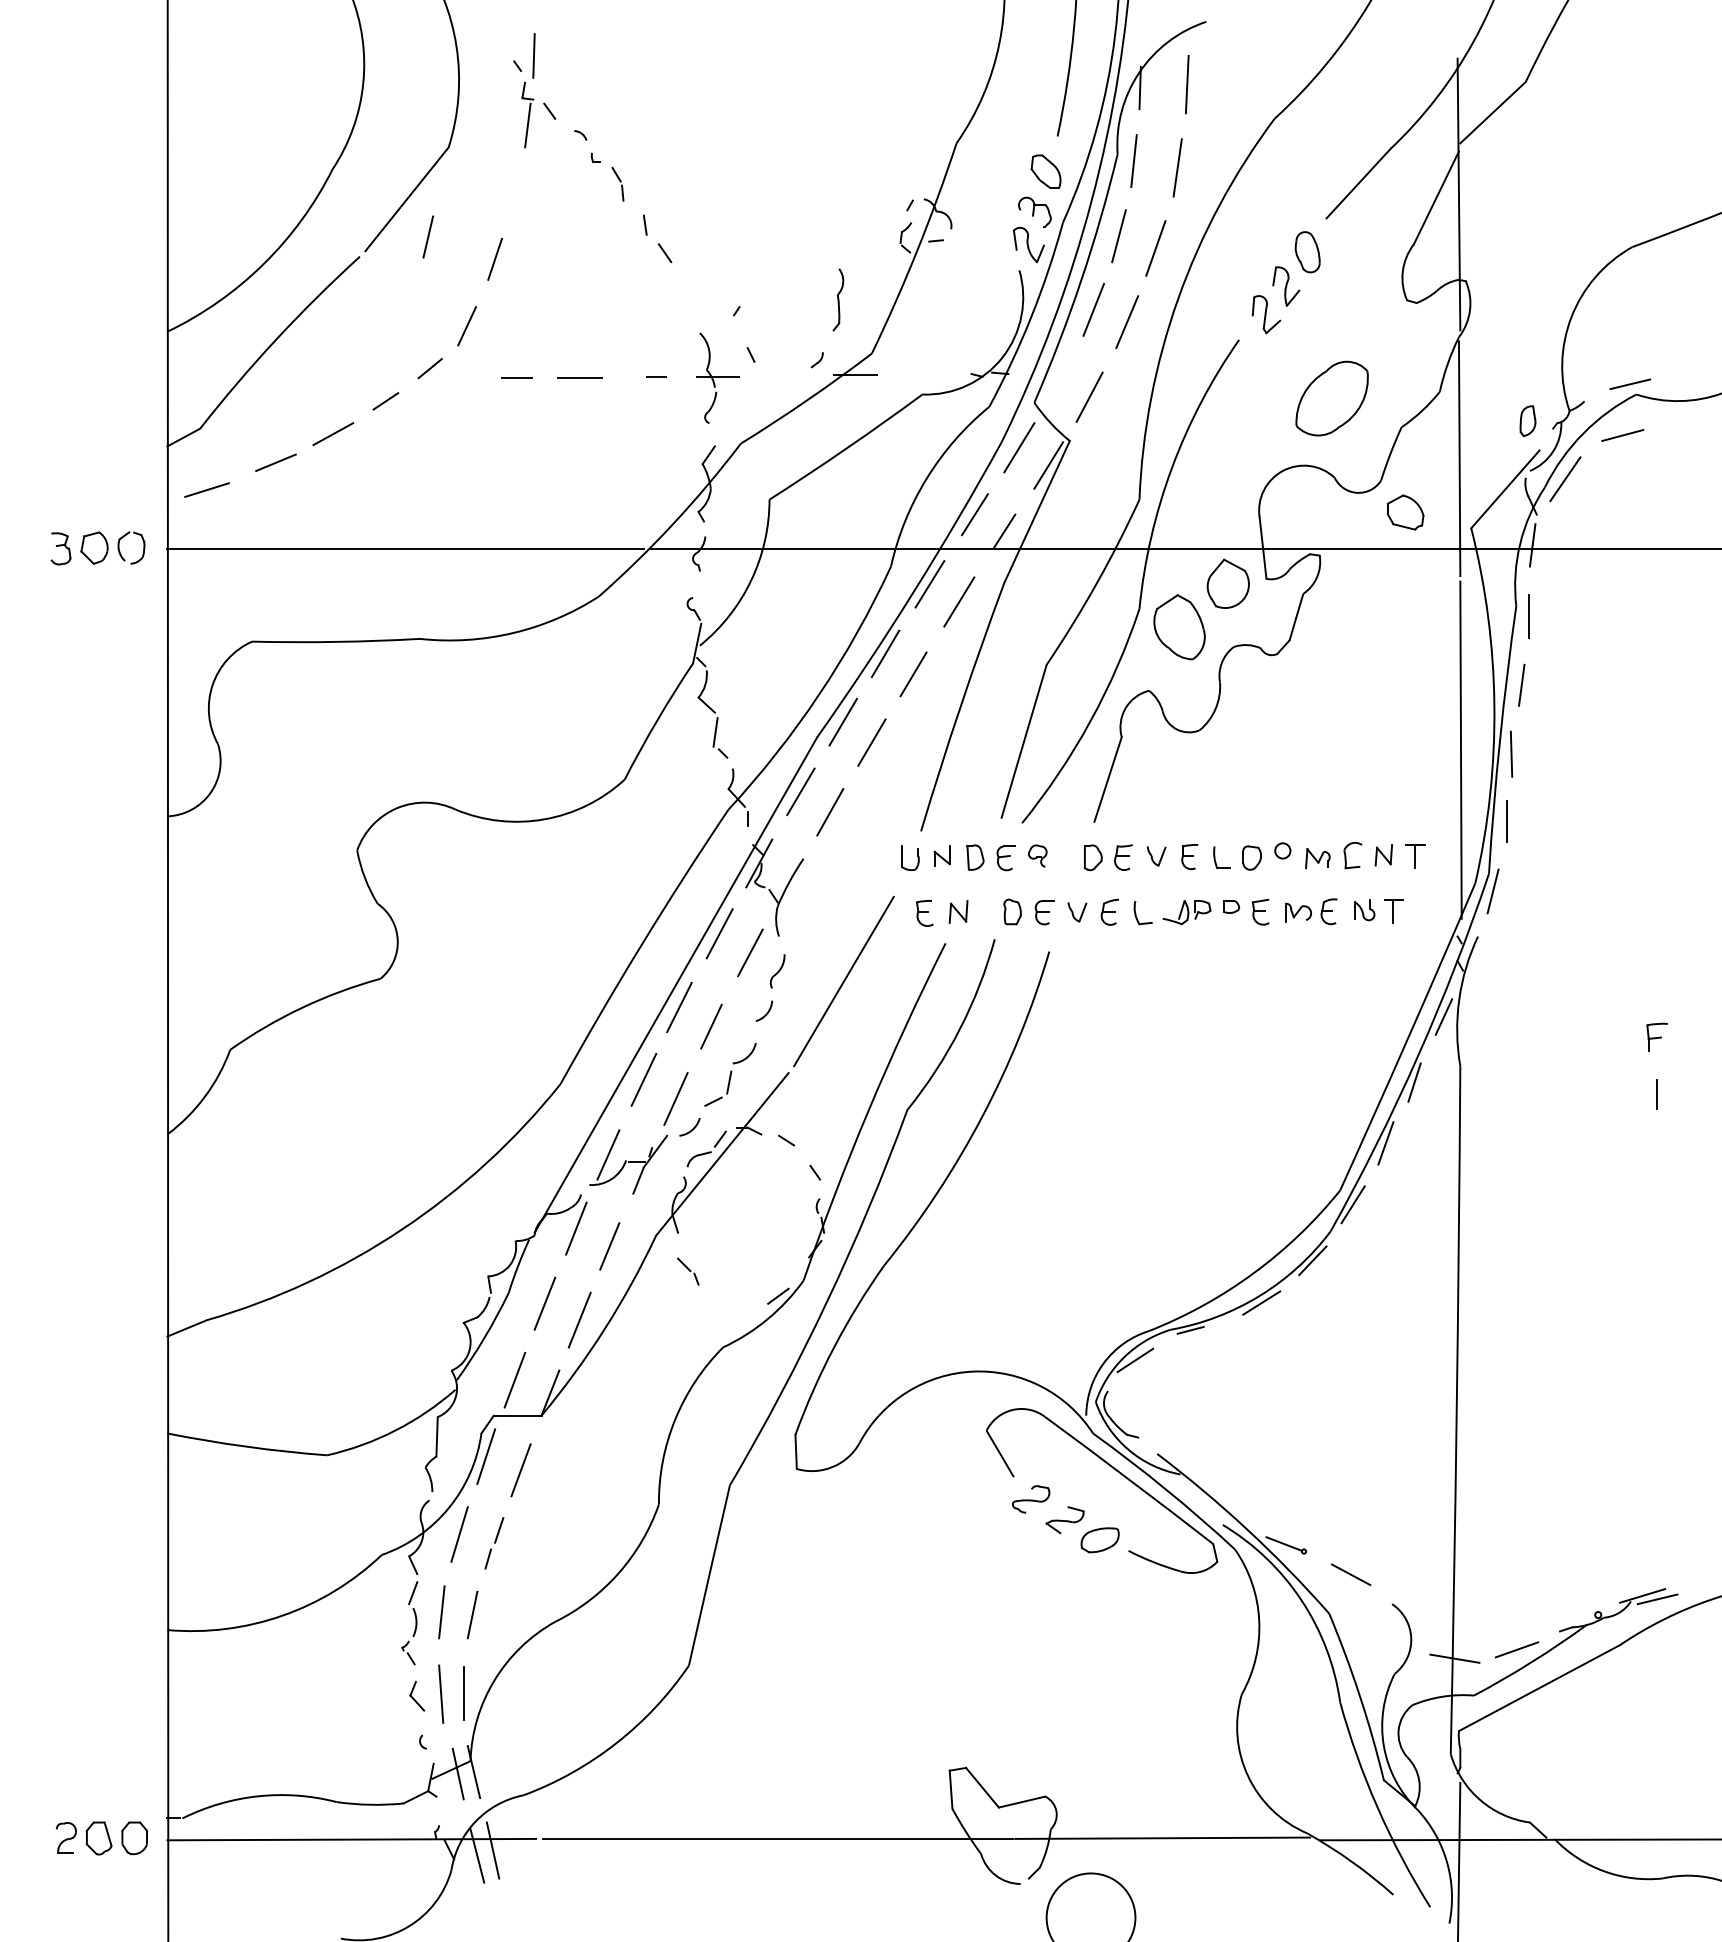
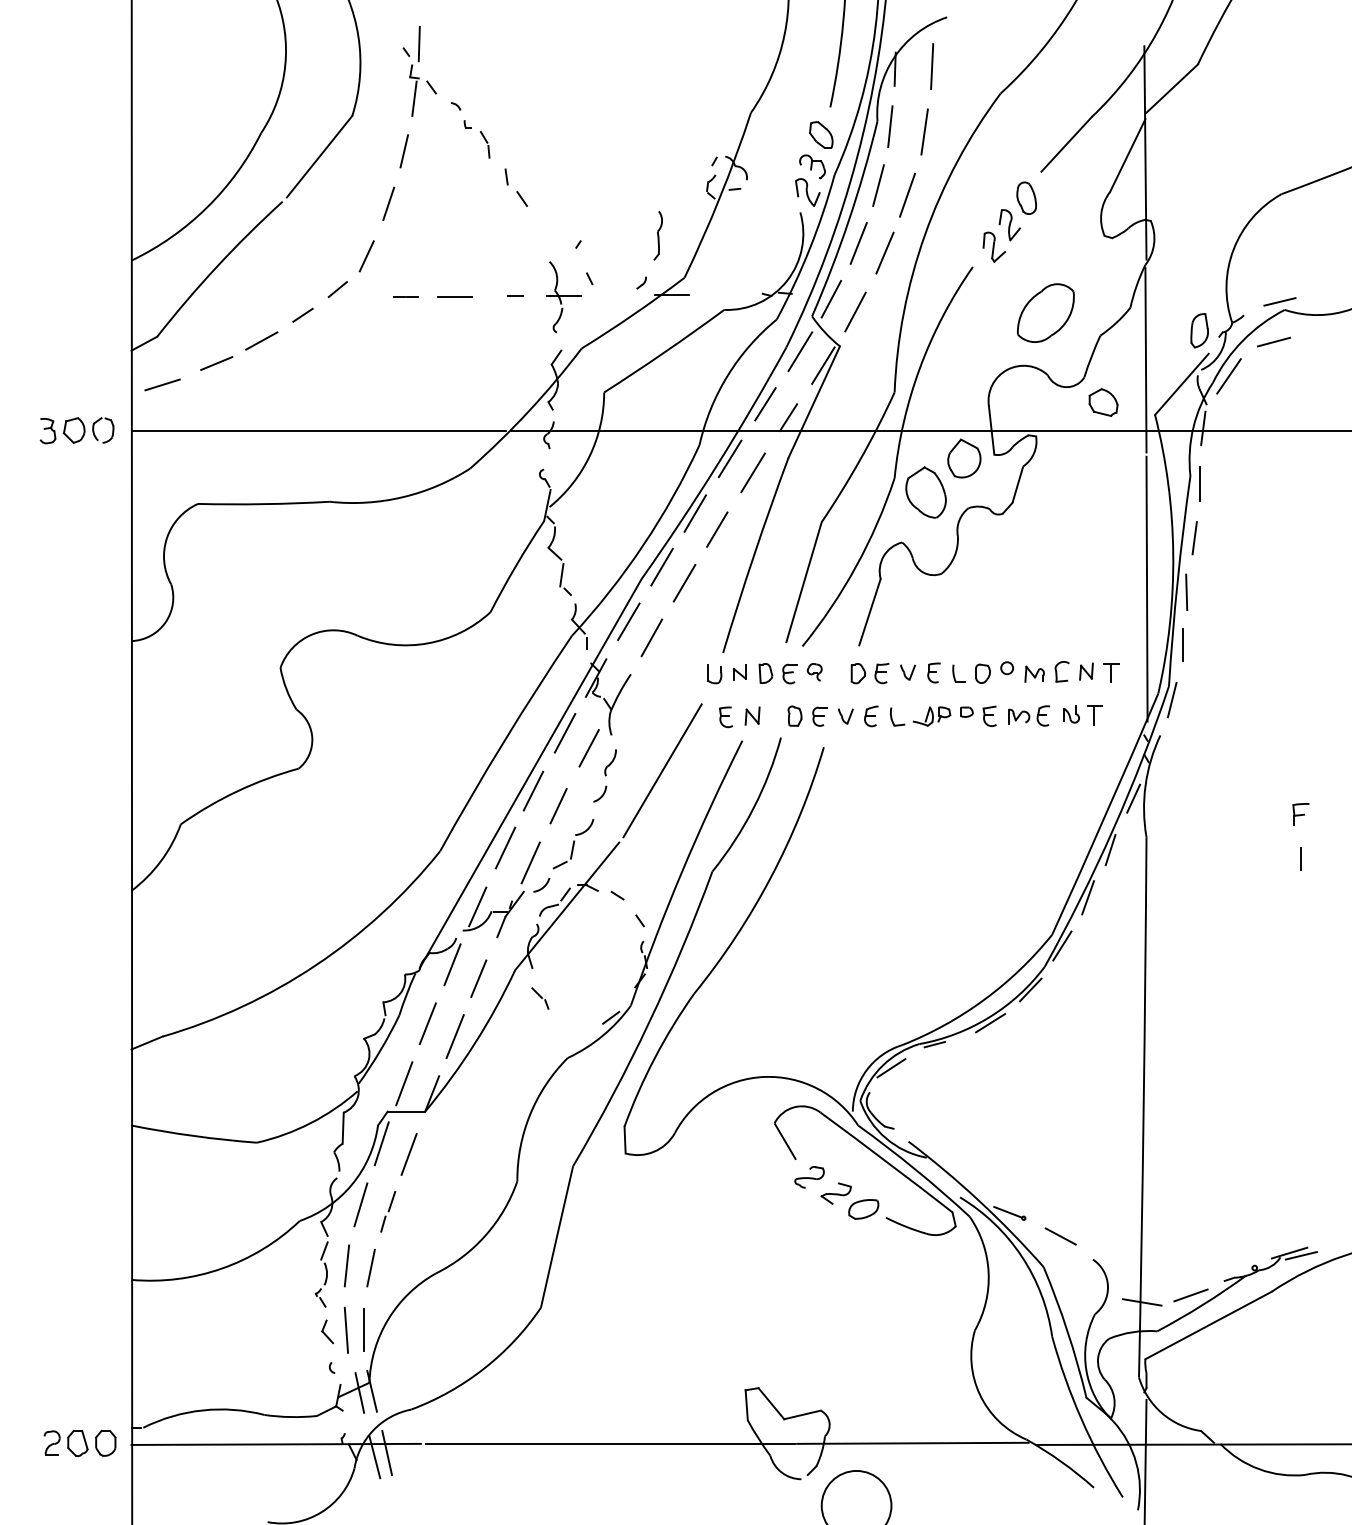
line: (427, 237) -> (403, 151), moved
line: (1059, 381) -> (831, 299), added
part: (1527, 420) -> (1199, 330), size x1.43

